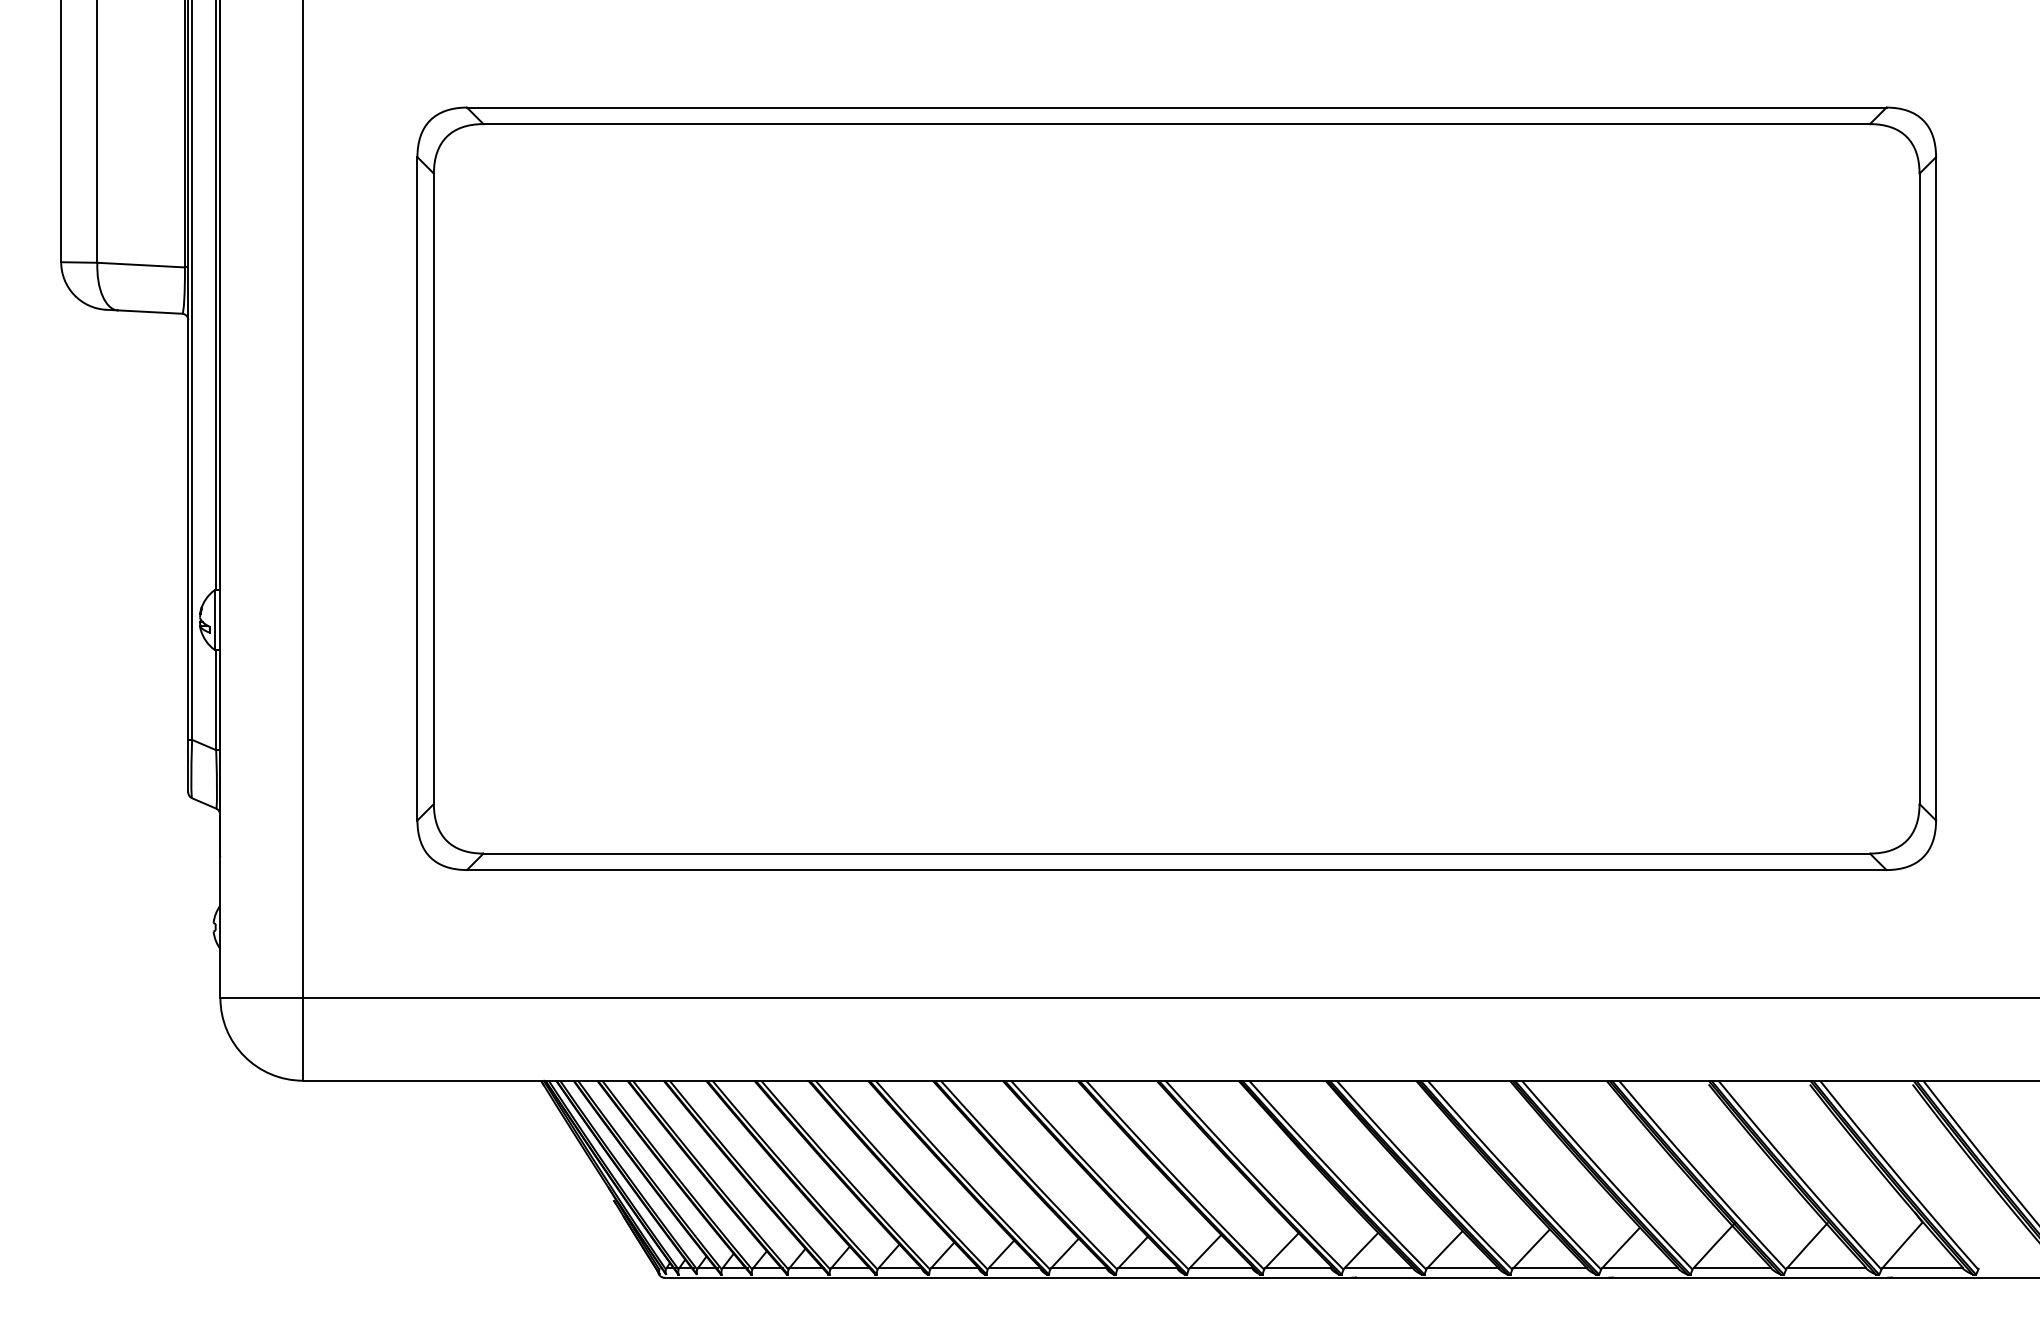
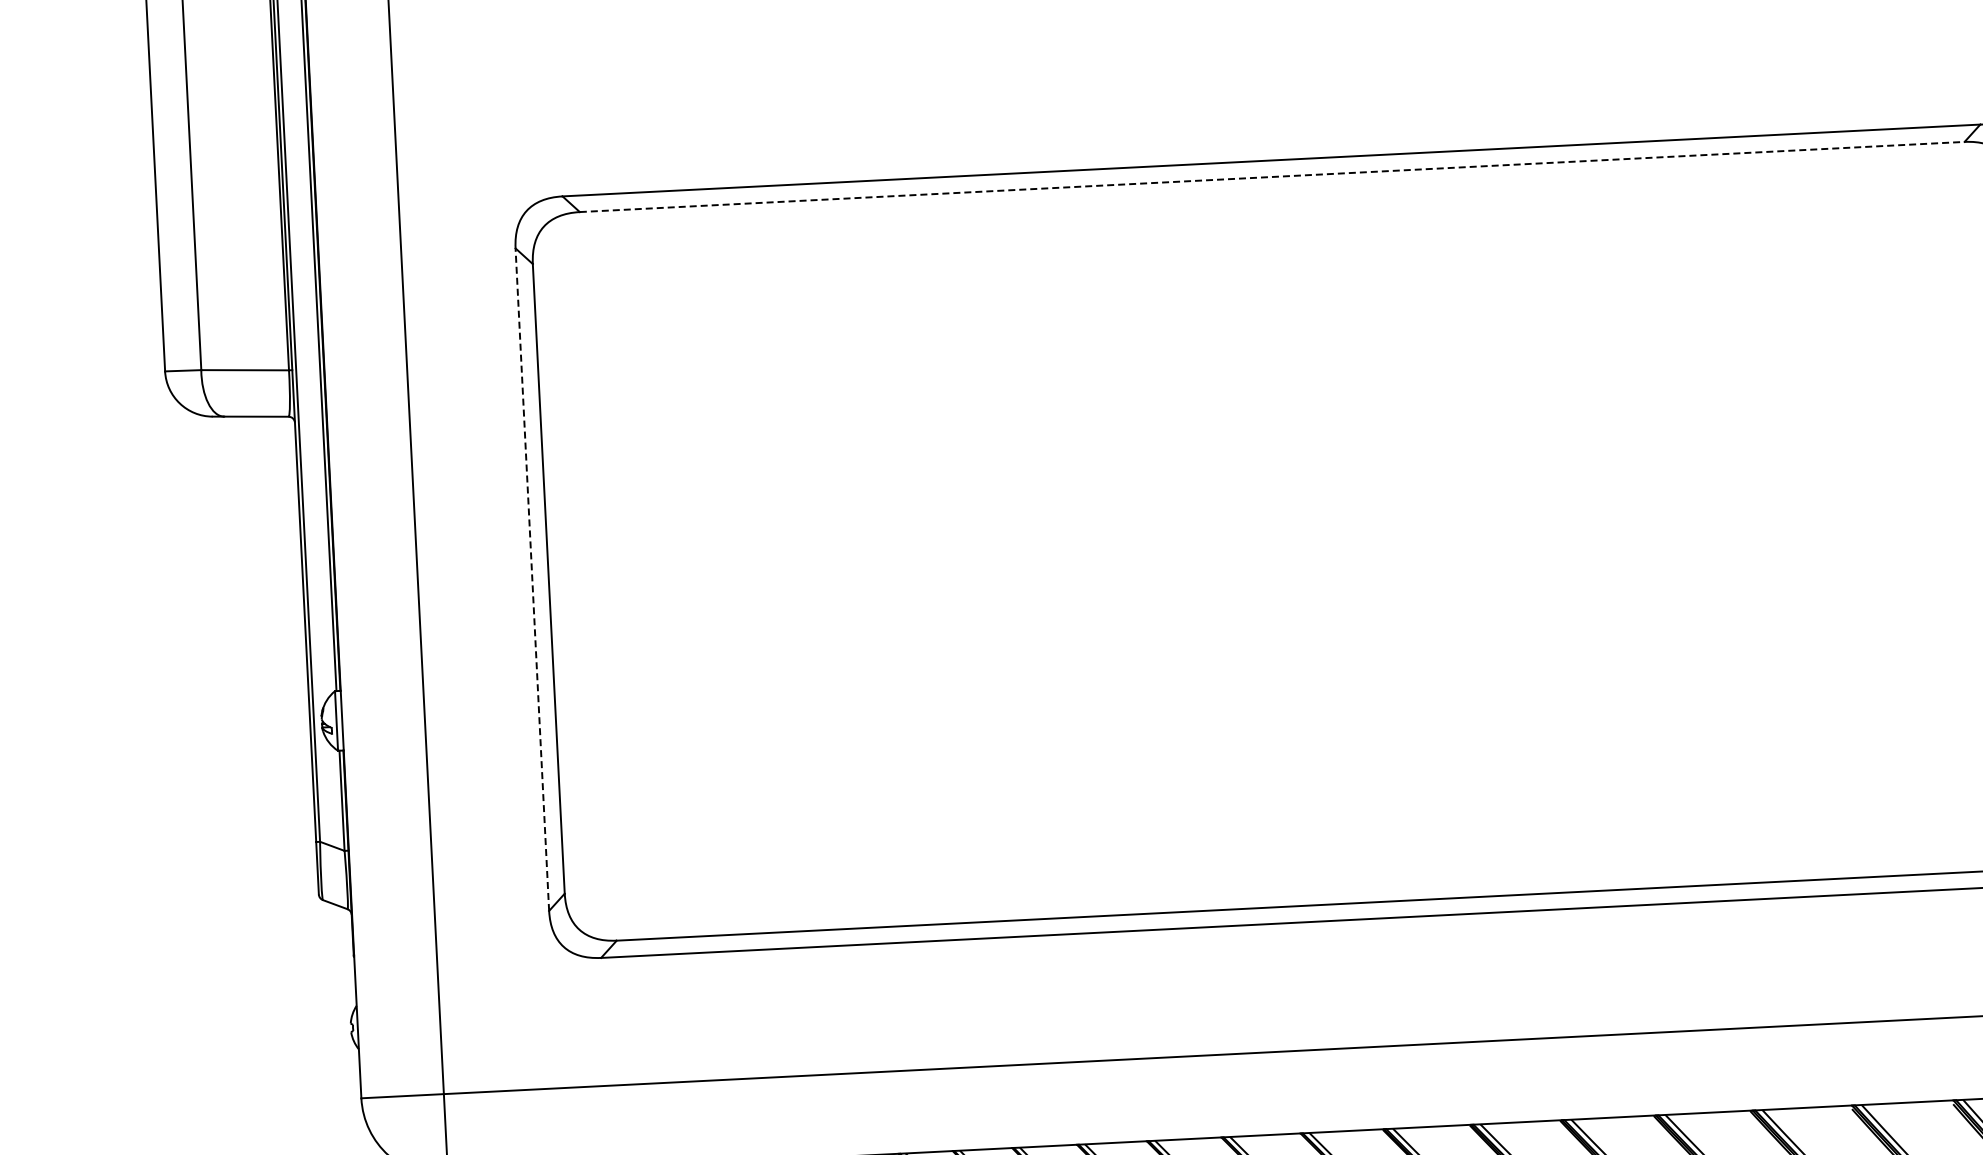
line: (1177, 124) -> (1273, 177), solid -> dashed
line: (417, 488) -> (532, 579), solid -> dashed

